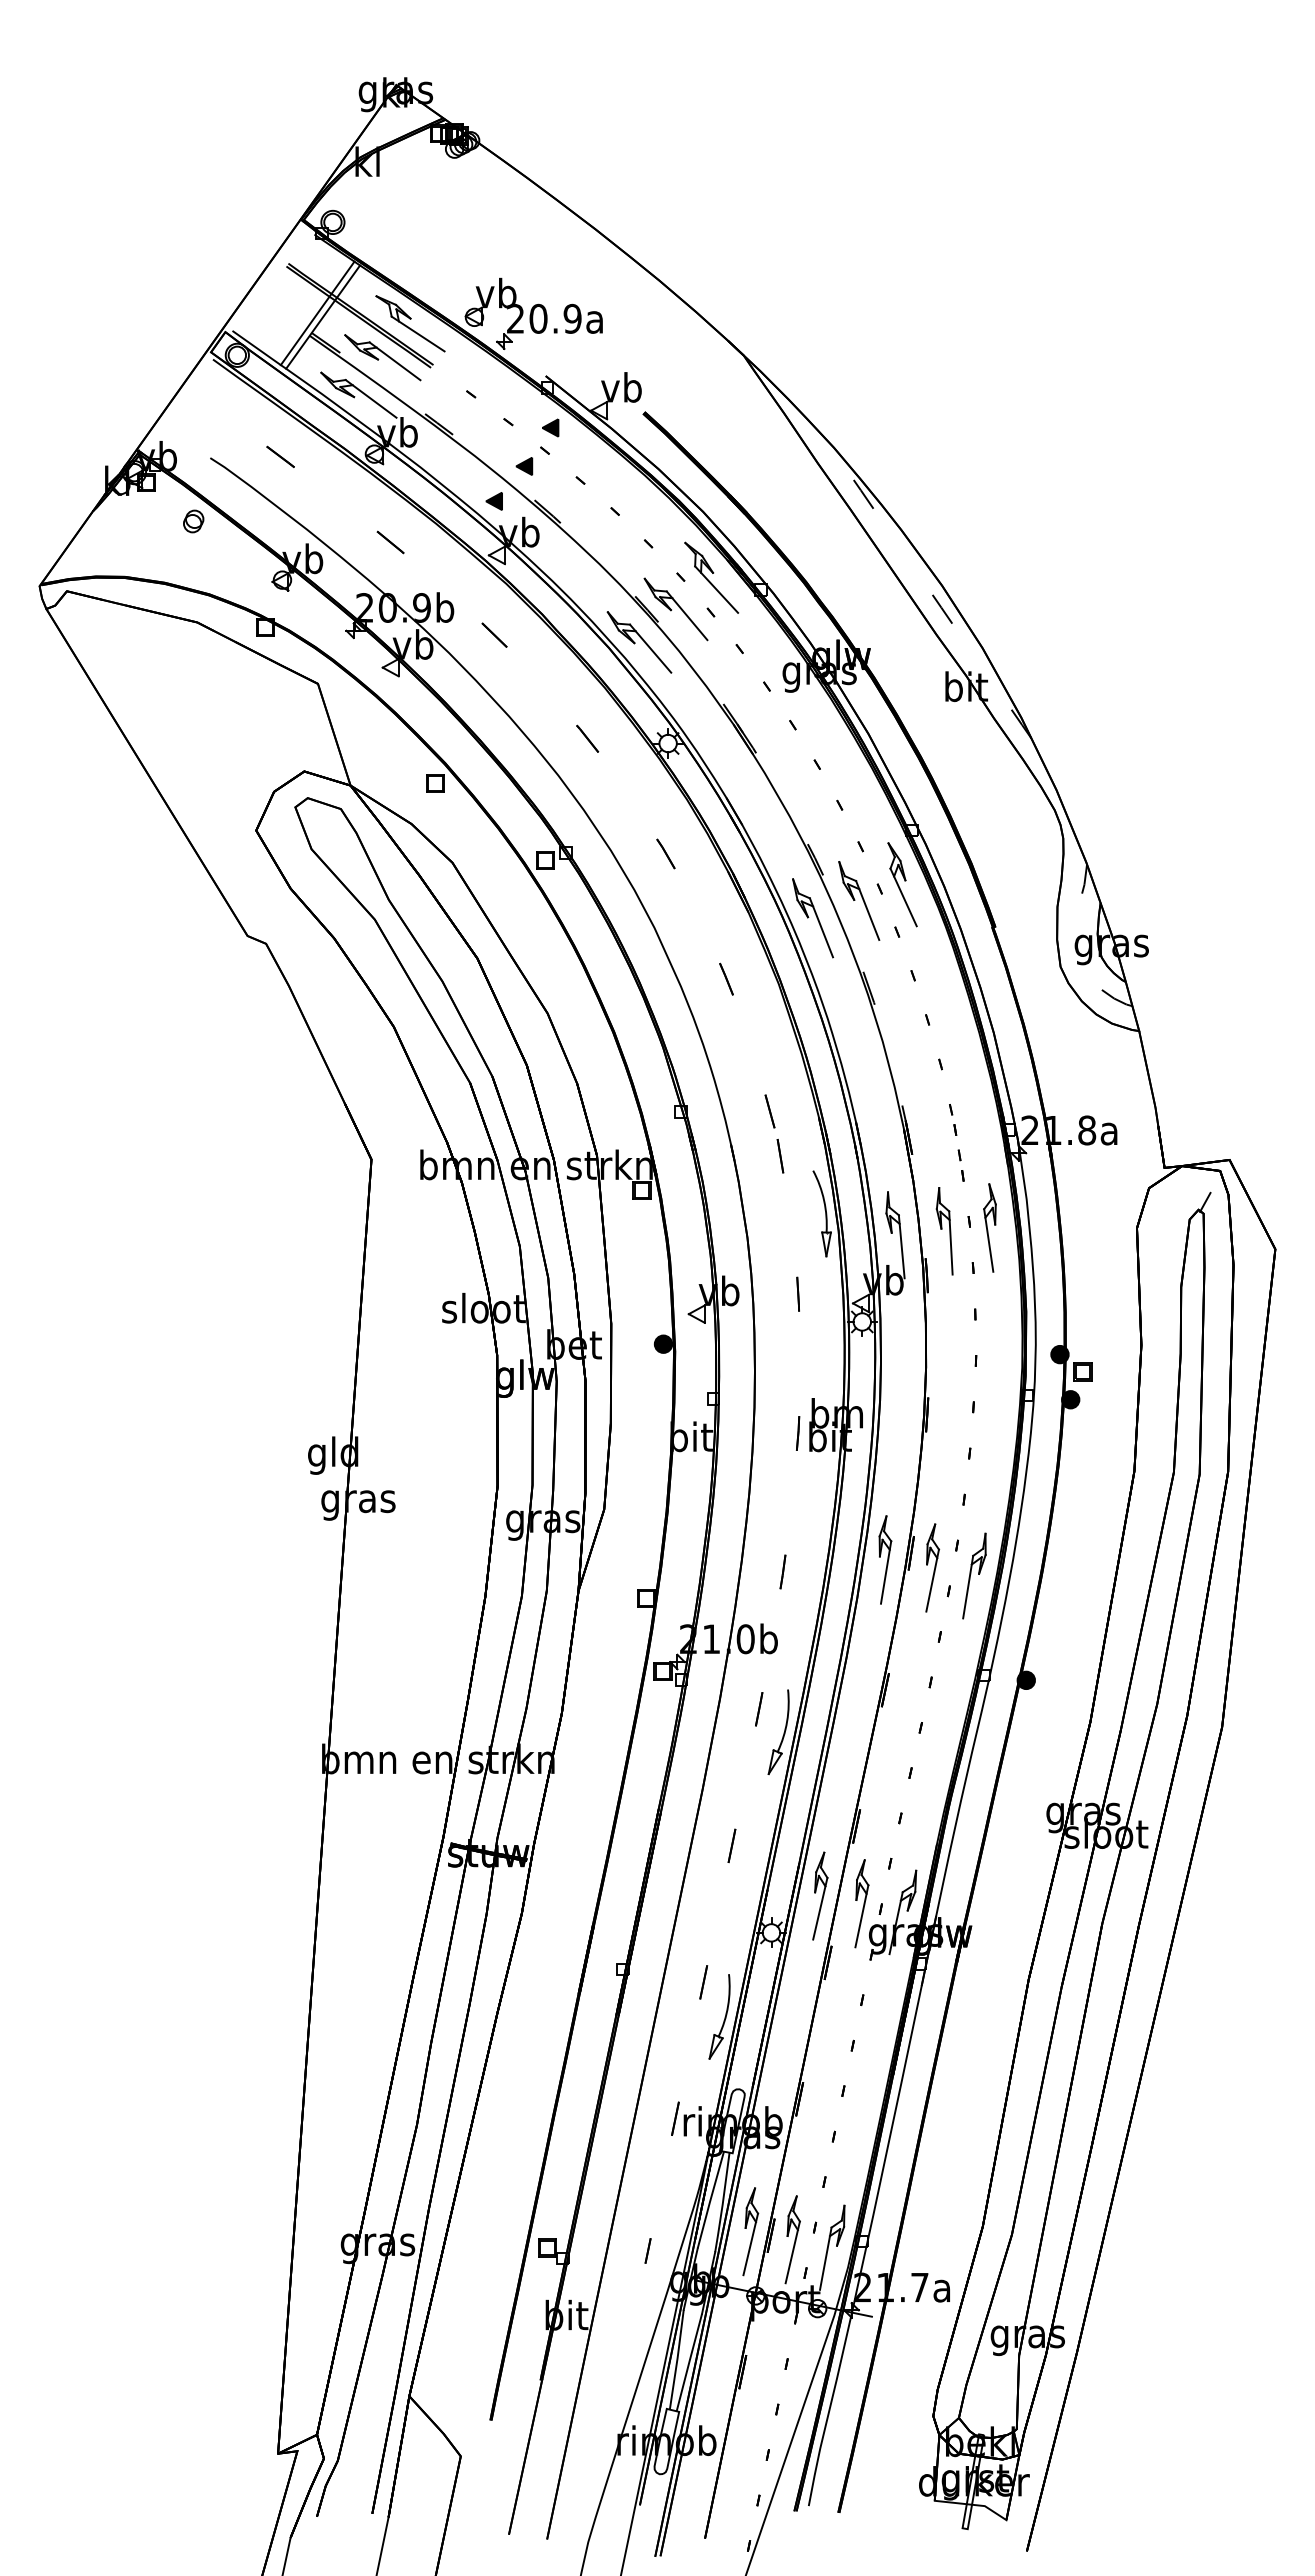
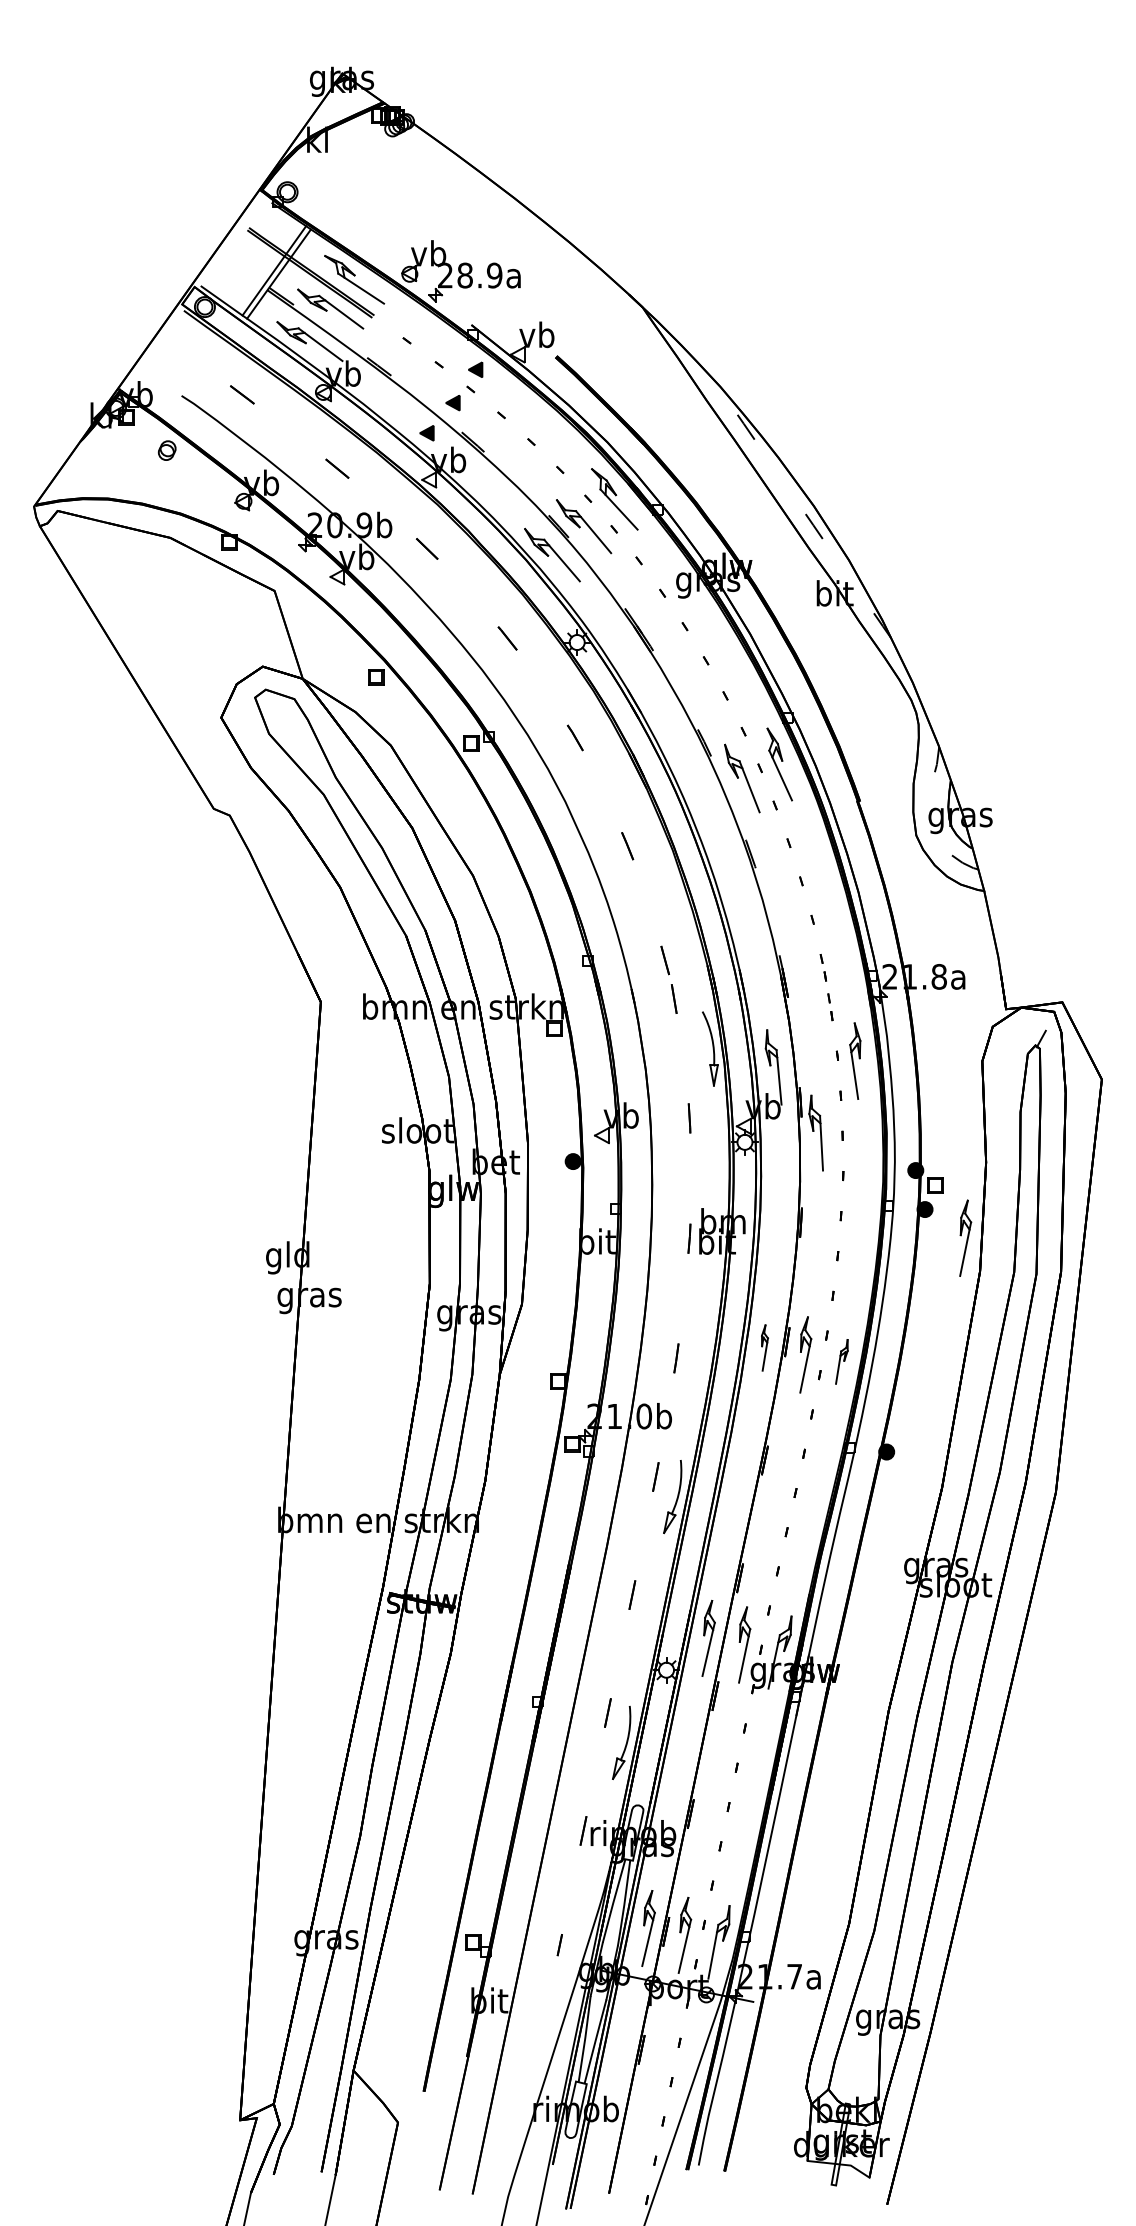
text: (538, 318) -> (465, 275), 20.9a -> 28.9a
part: (812, 918) -> (701, 793), removed
part: (944, 1231) -> (815, 1133), moved
part: (1117, 1432) -> (965, 1237), added
part: (885, 1559) -> (765, 1347), size x0.6
part: (974, 1575) -> (841, 1361), size x0.6

